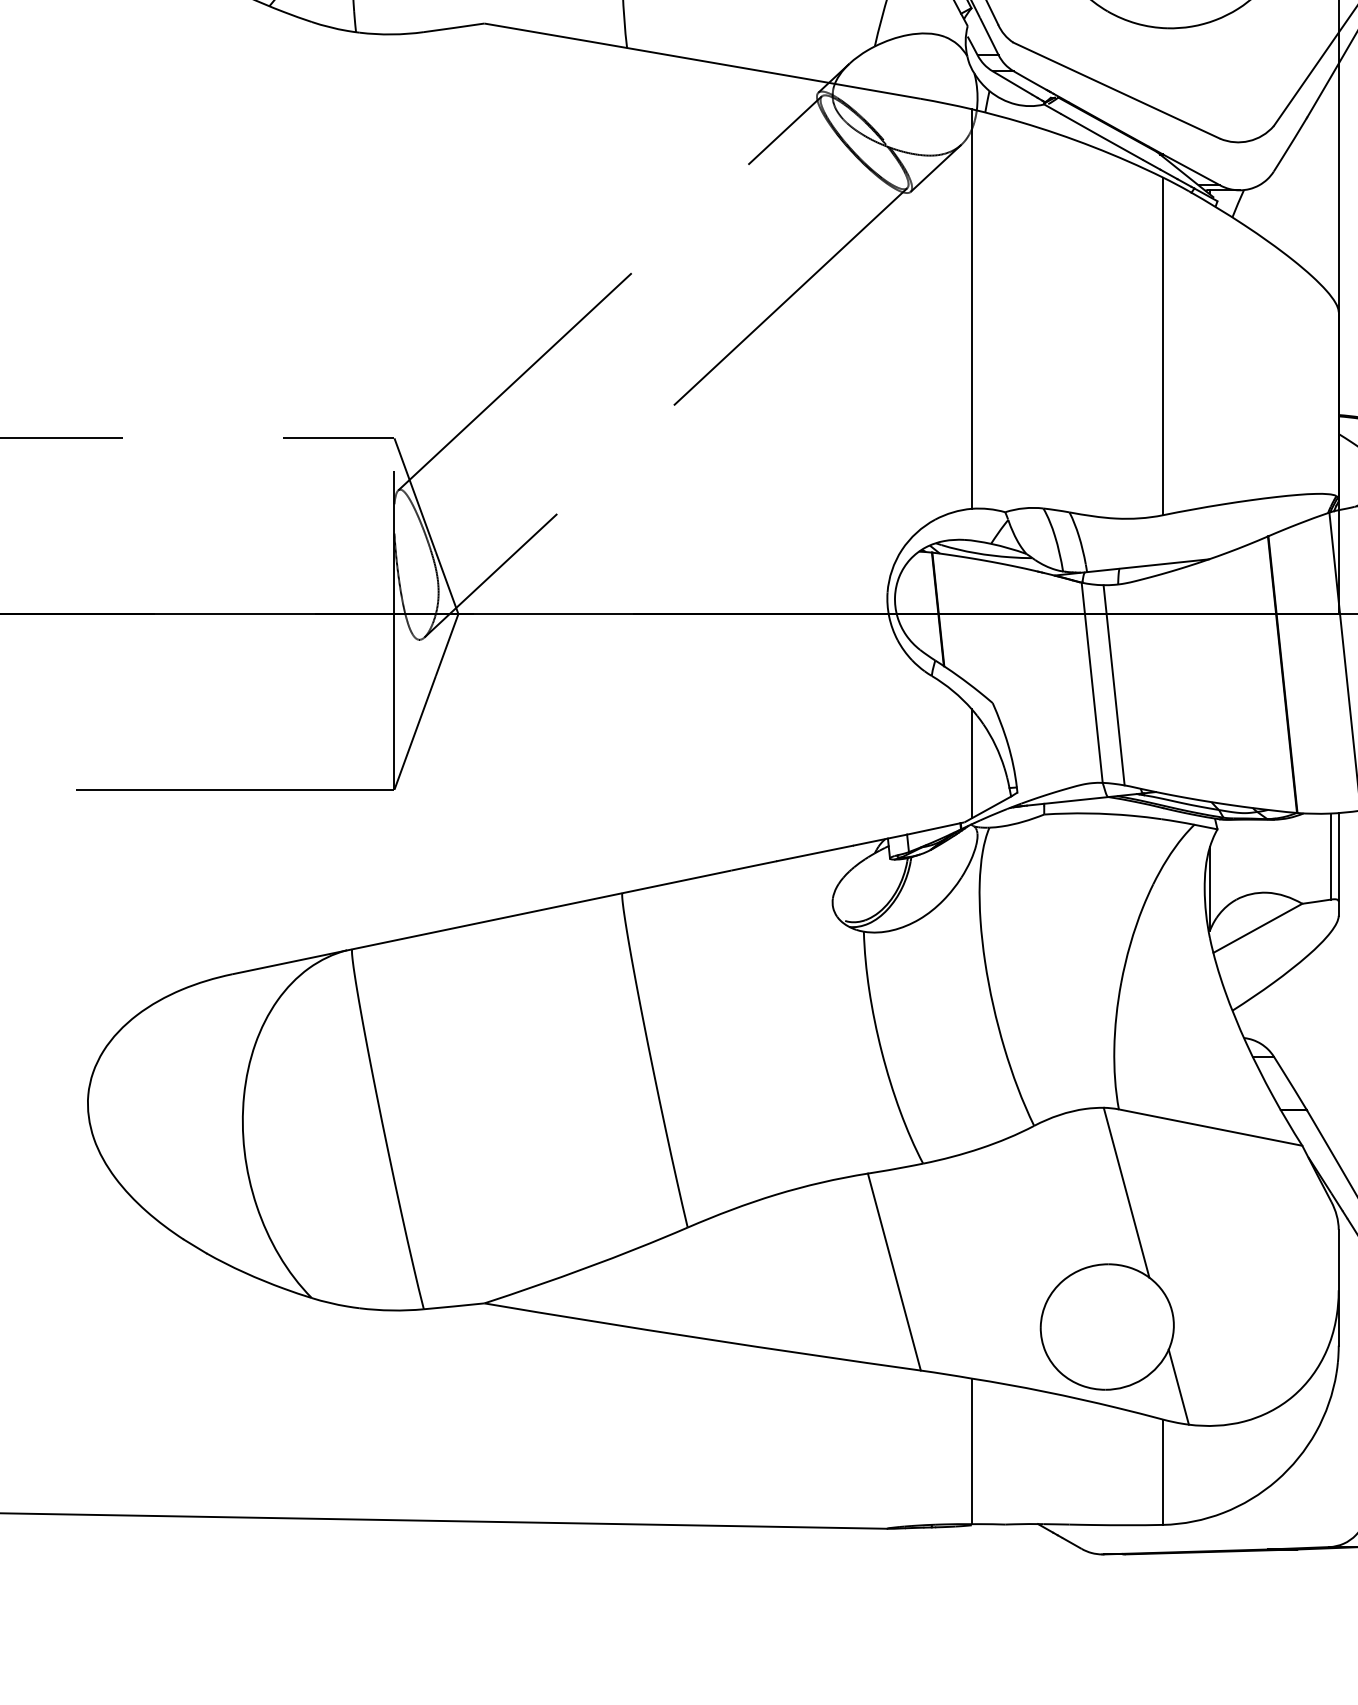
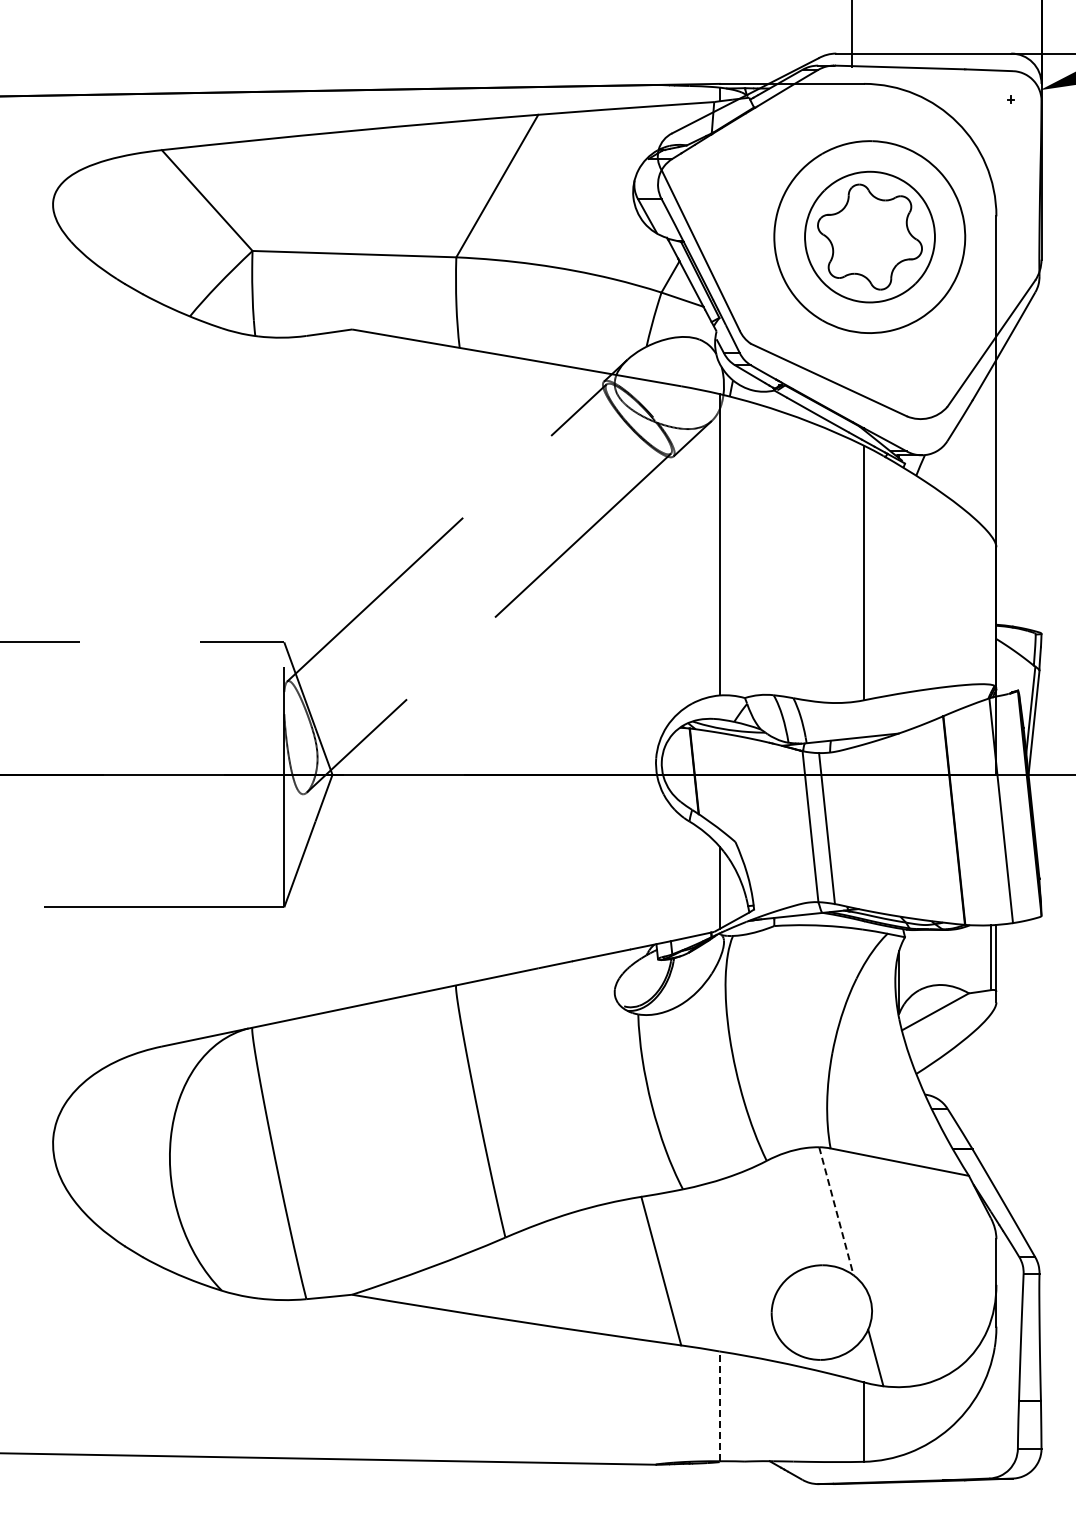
line: (1126, 1193) -> (836, 1211), solid -> dashed
line: (971, 1451) -> (719, 1406), solid -> dashed

